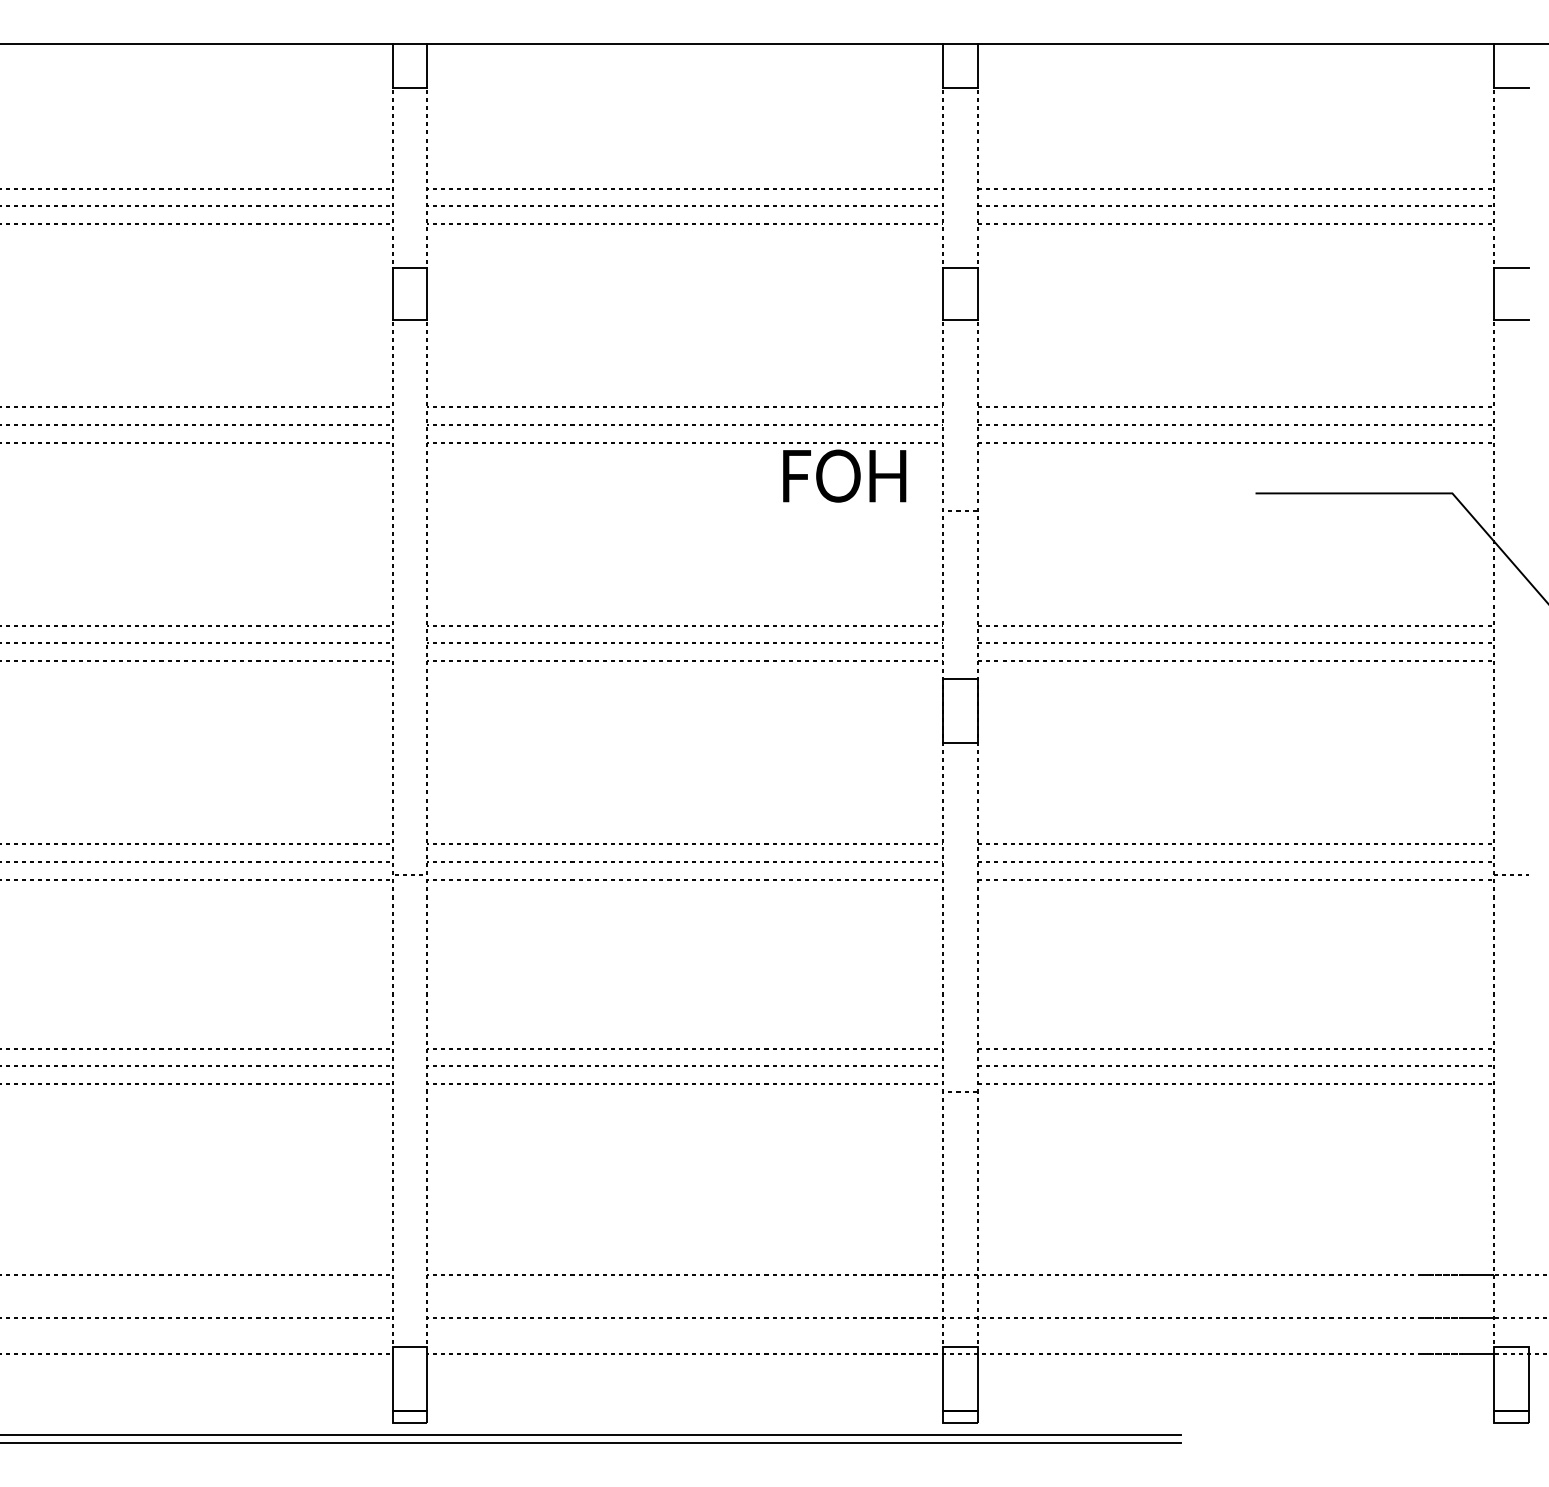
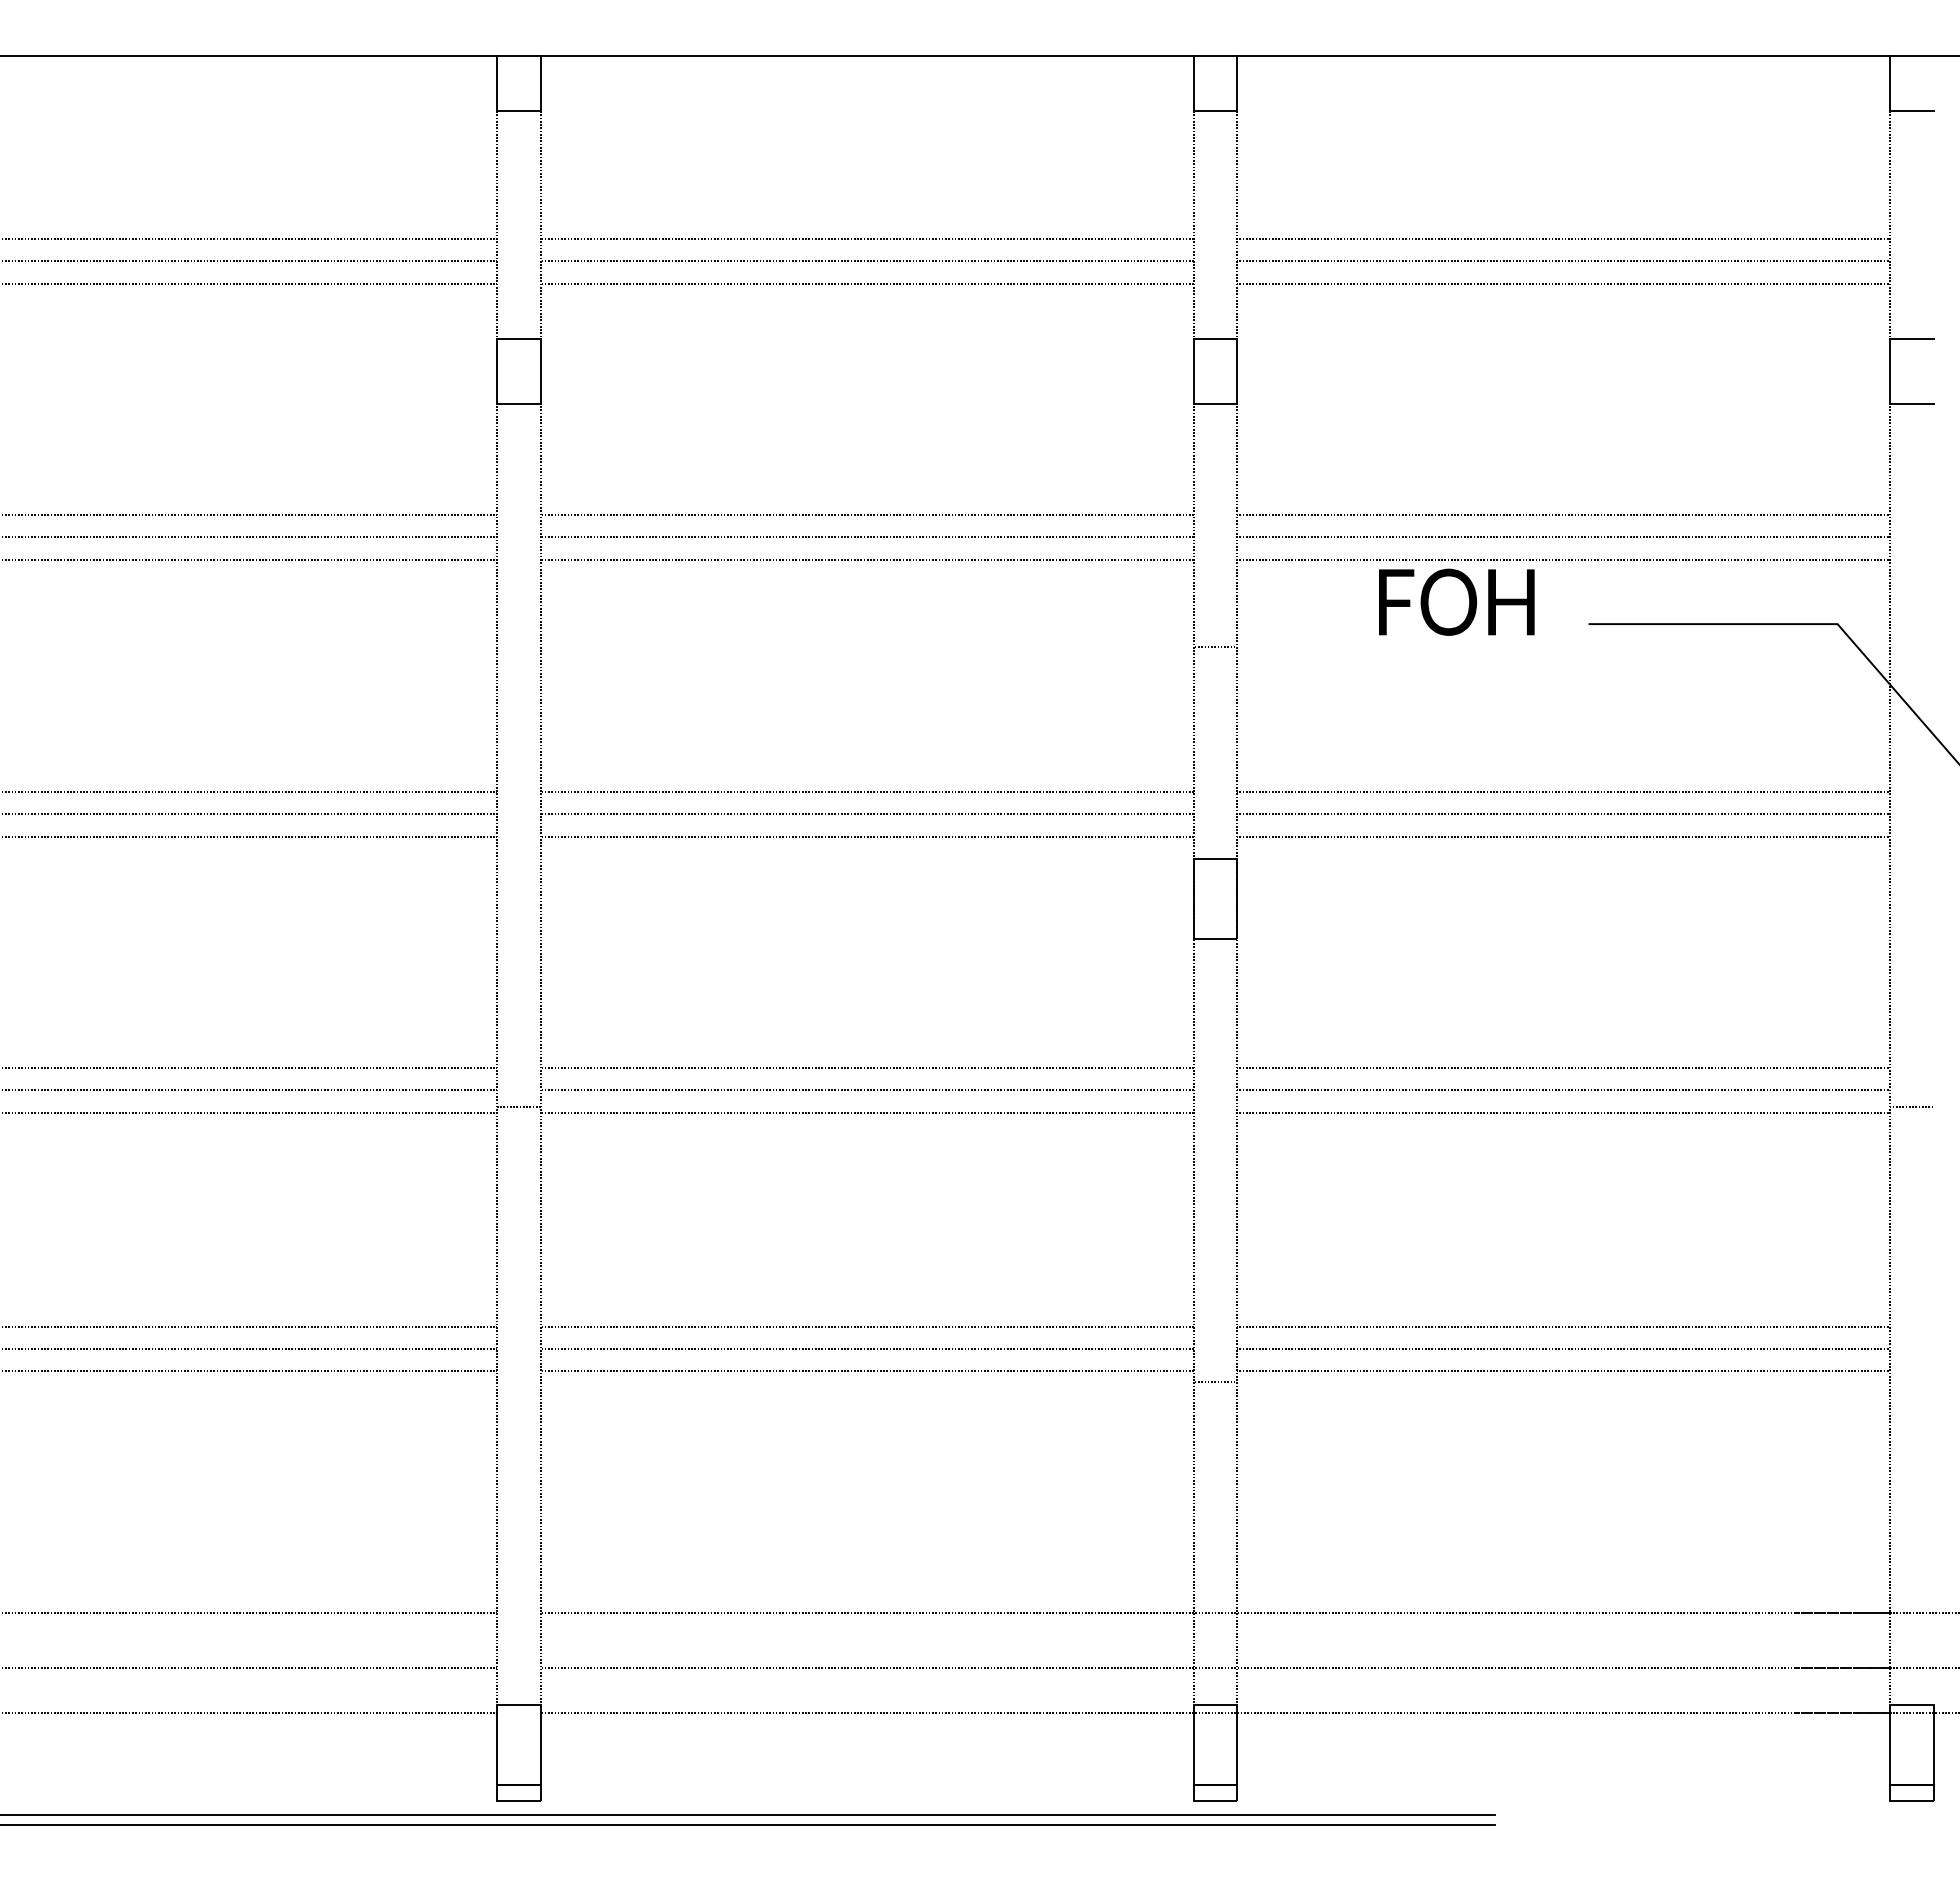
text: (844, 475) -> (1456, 601), moved

